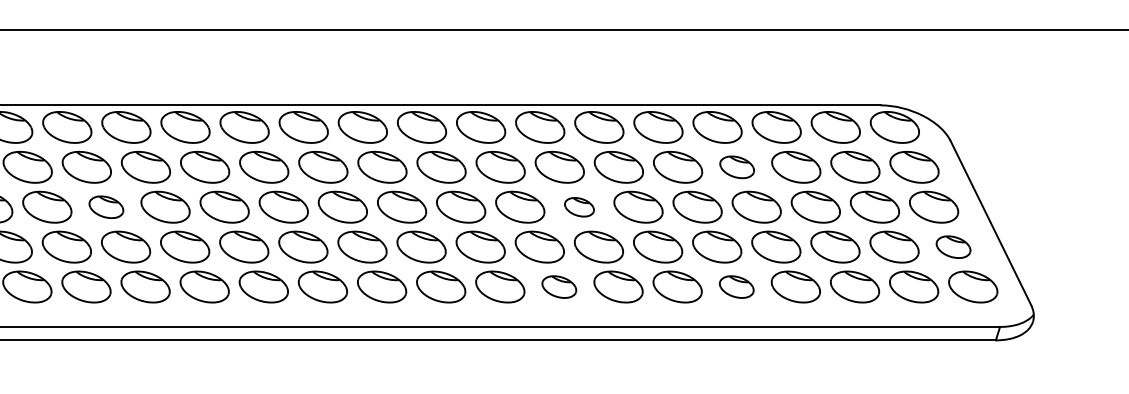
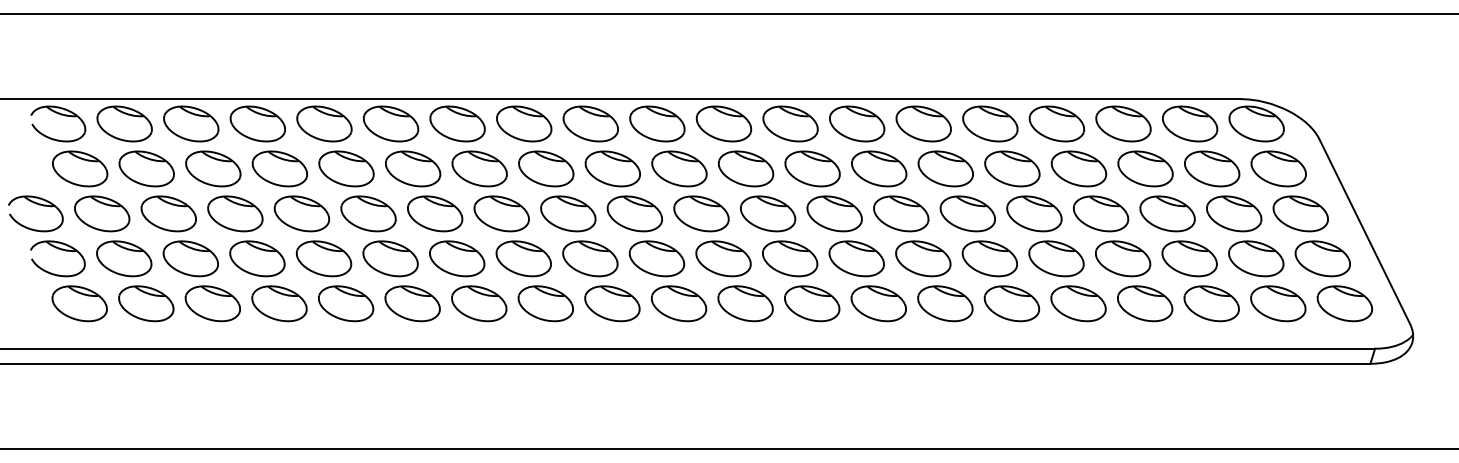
part: (736, 166) -> (1078, 168), size x1.43
part: (106, 206) -> (368, 213), size x1.43
part: (579, 206) -> (901, 213), size x1.67
part: (953, 246) -> (1322, 258), size x1.43
part: (559, 286) -> (878, 303), size x1.43
part: (736, 286) -> (1078, 303), size x1.43

